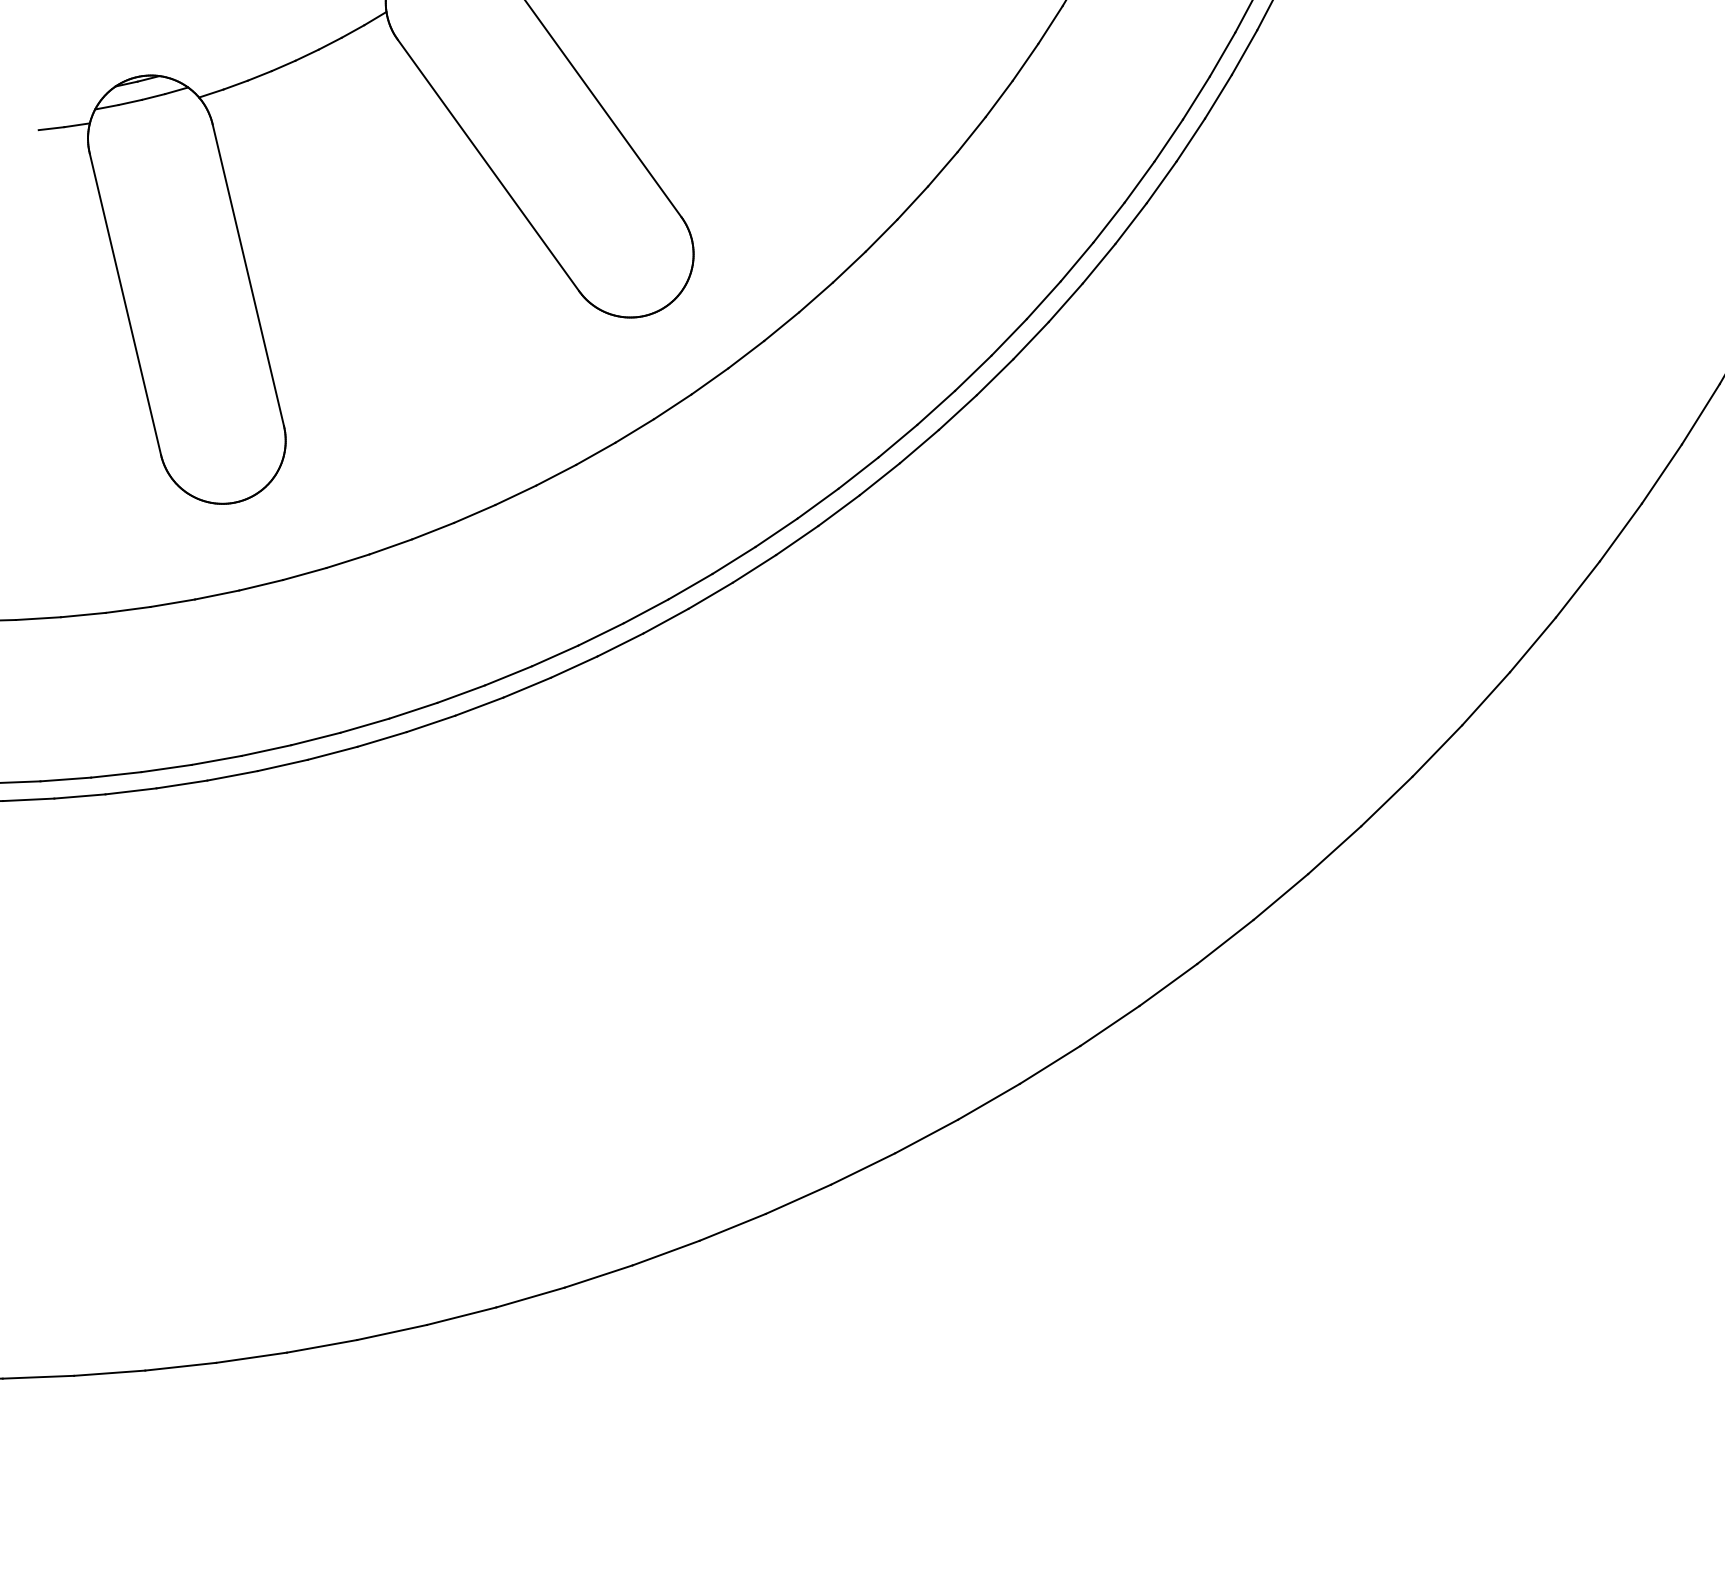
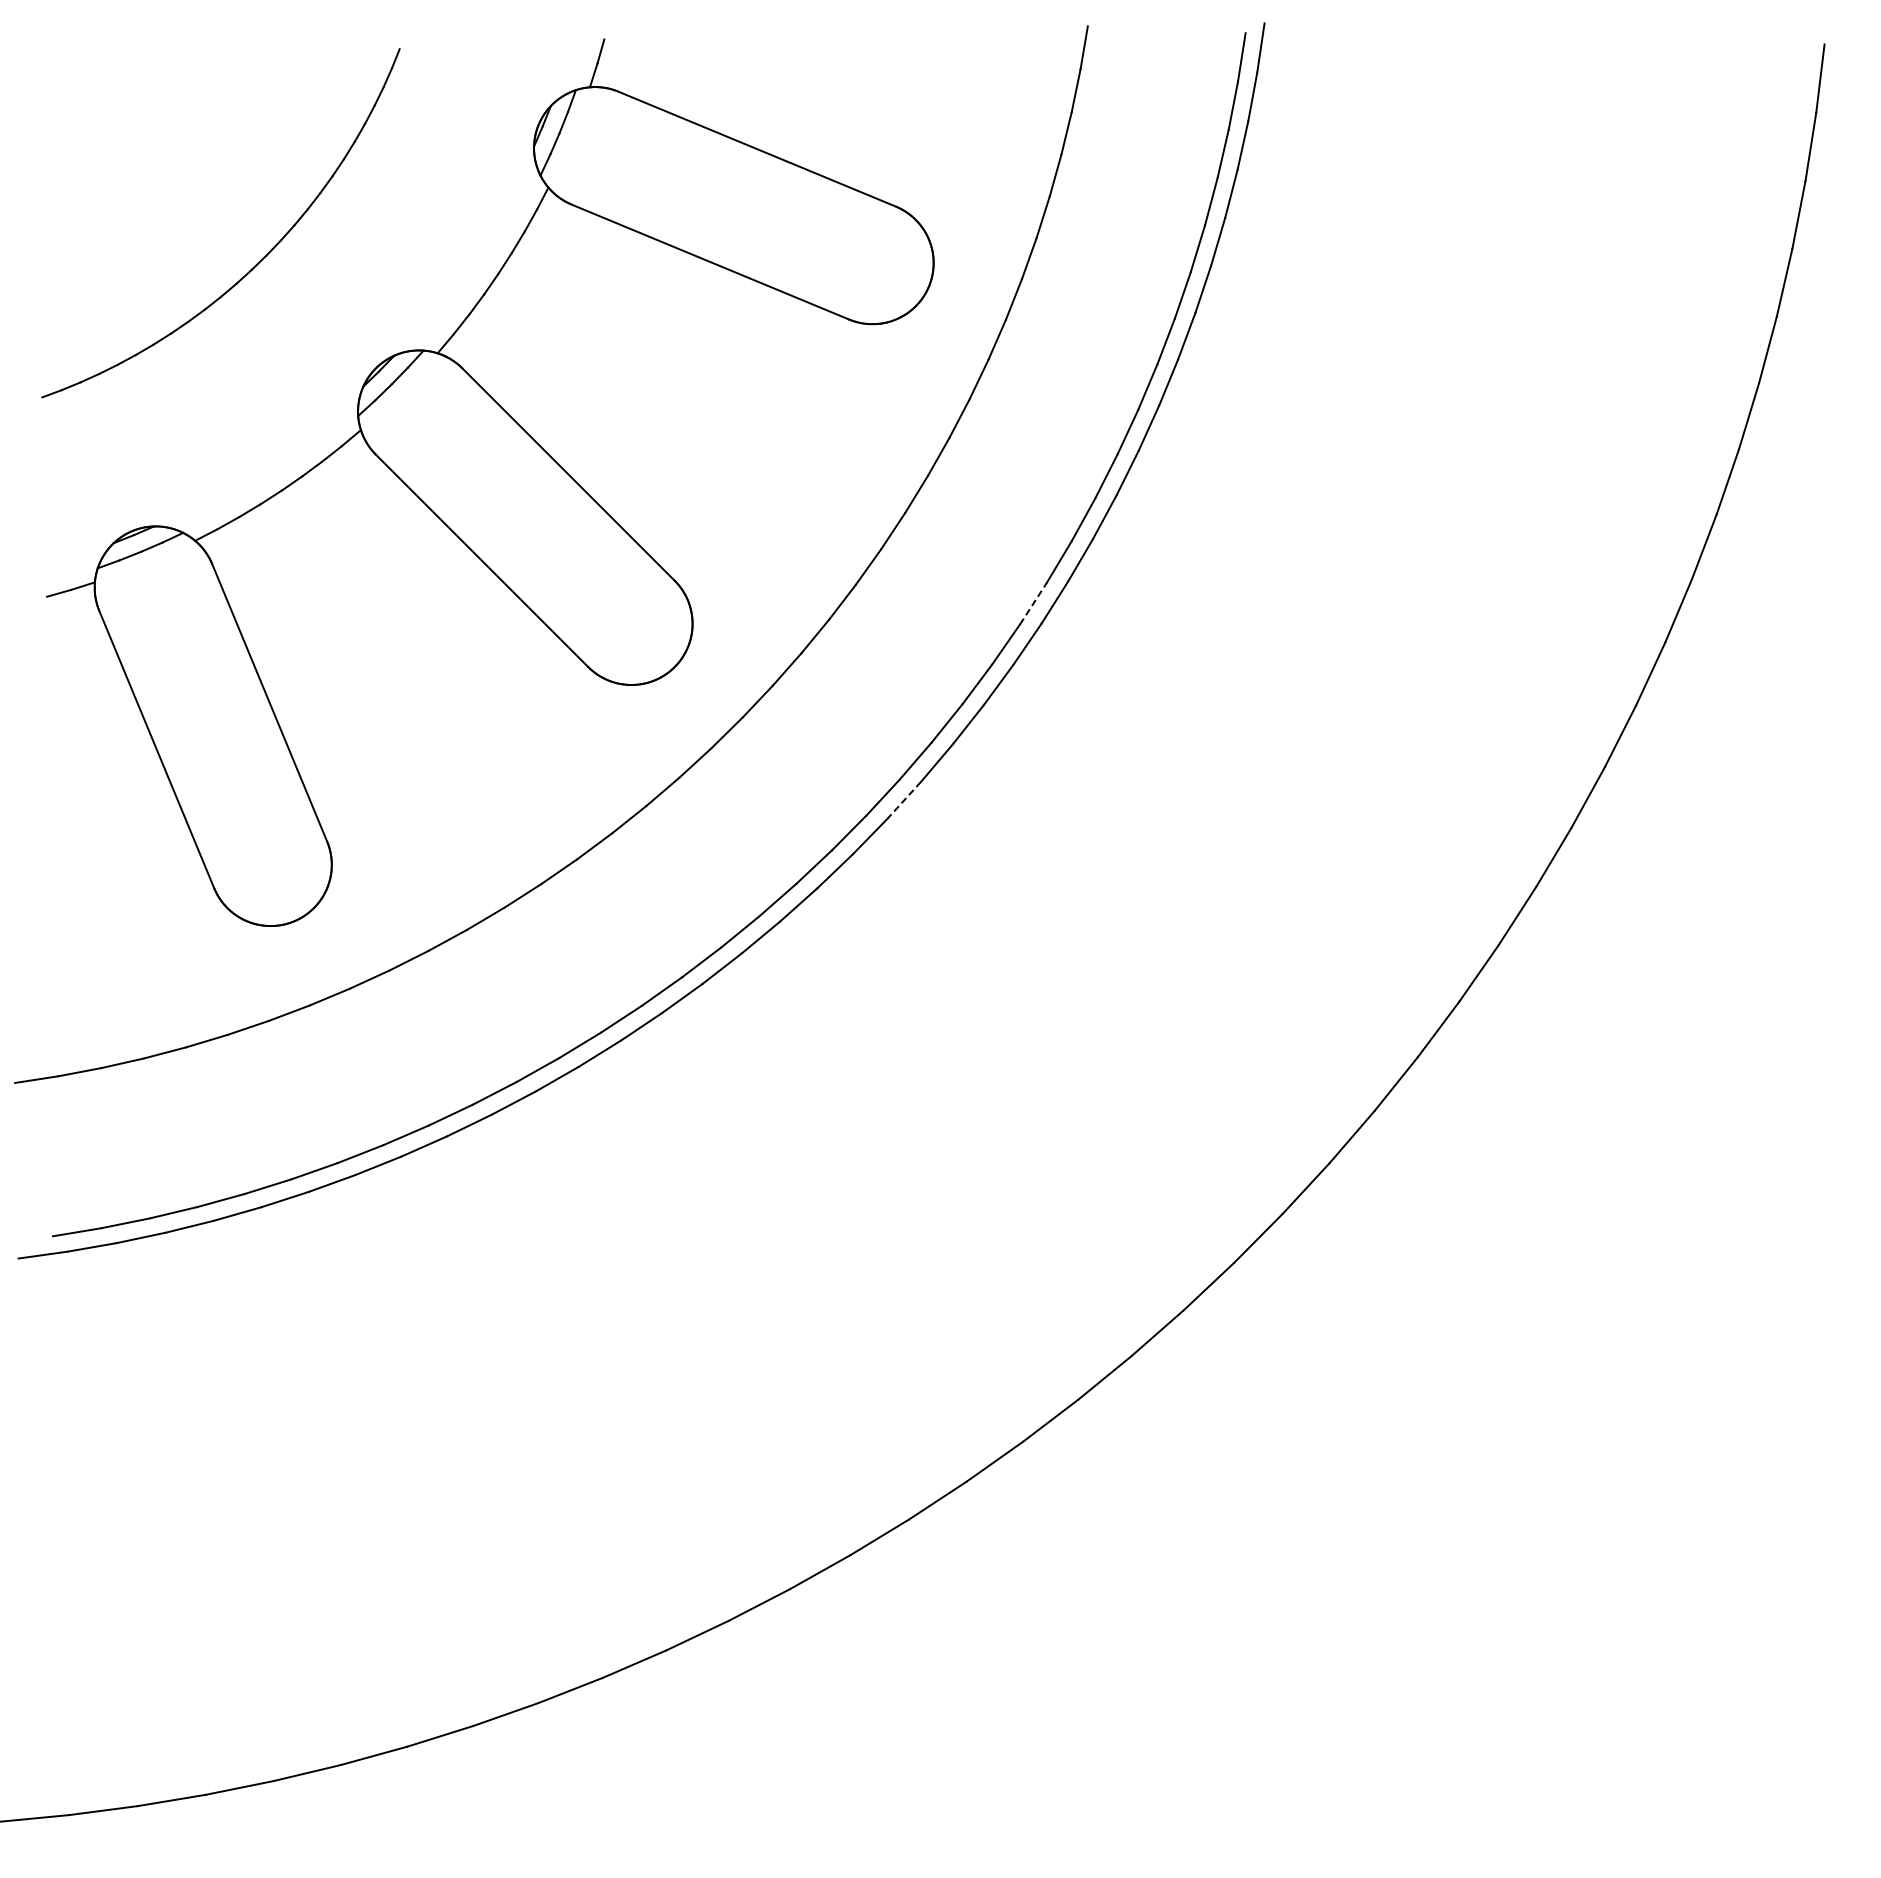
line: (1043, 300) -> (1033, 603), solid -> dashed
line: (879, 479) -> (904, 800), solid -> dashed

